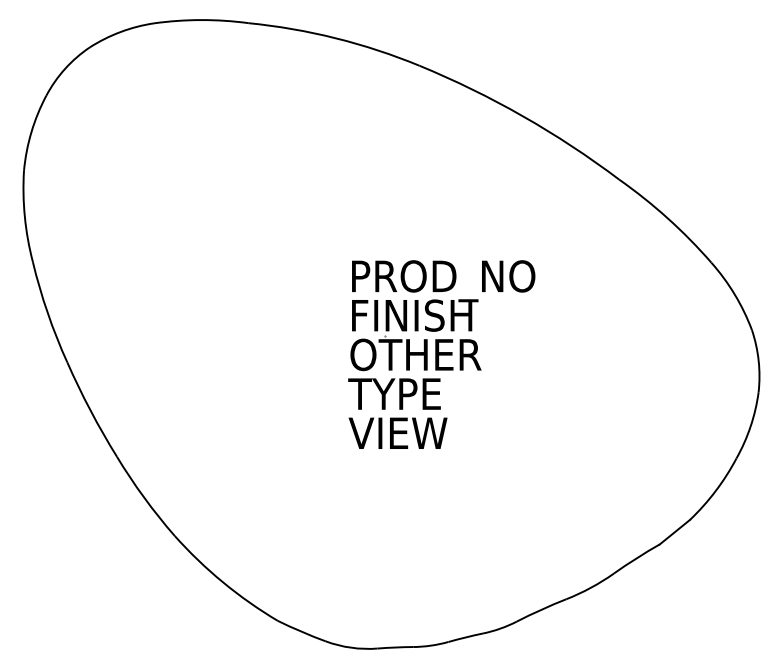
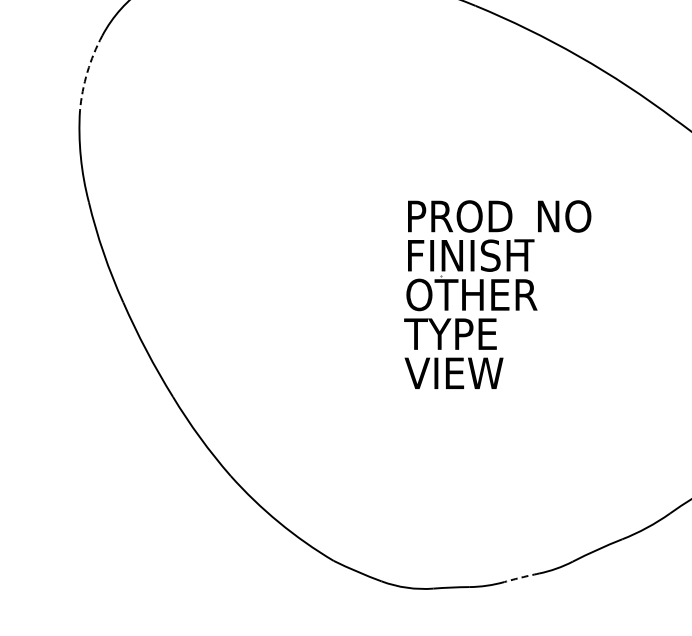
arc: (31, 132) -> (87, 72), solid -> dashed
arc: (465, 637) -> (521, 577), solid -> dashed

